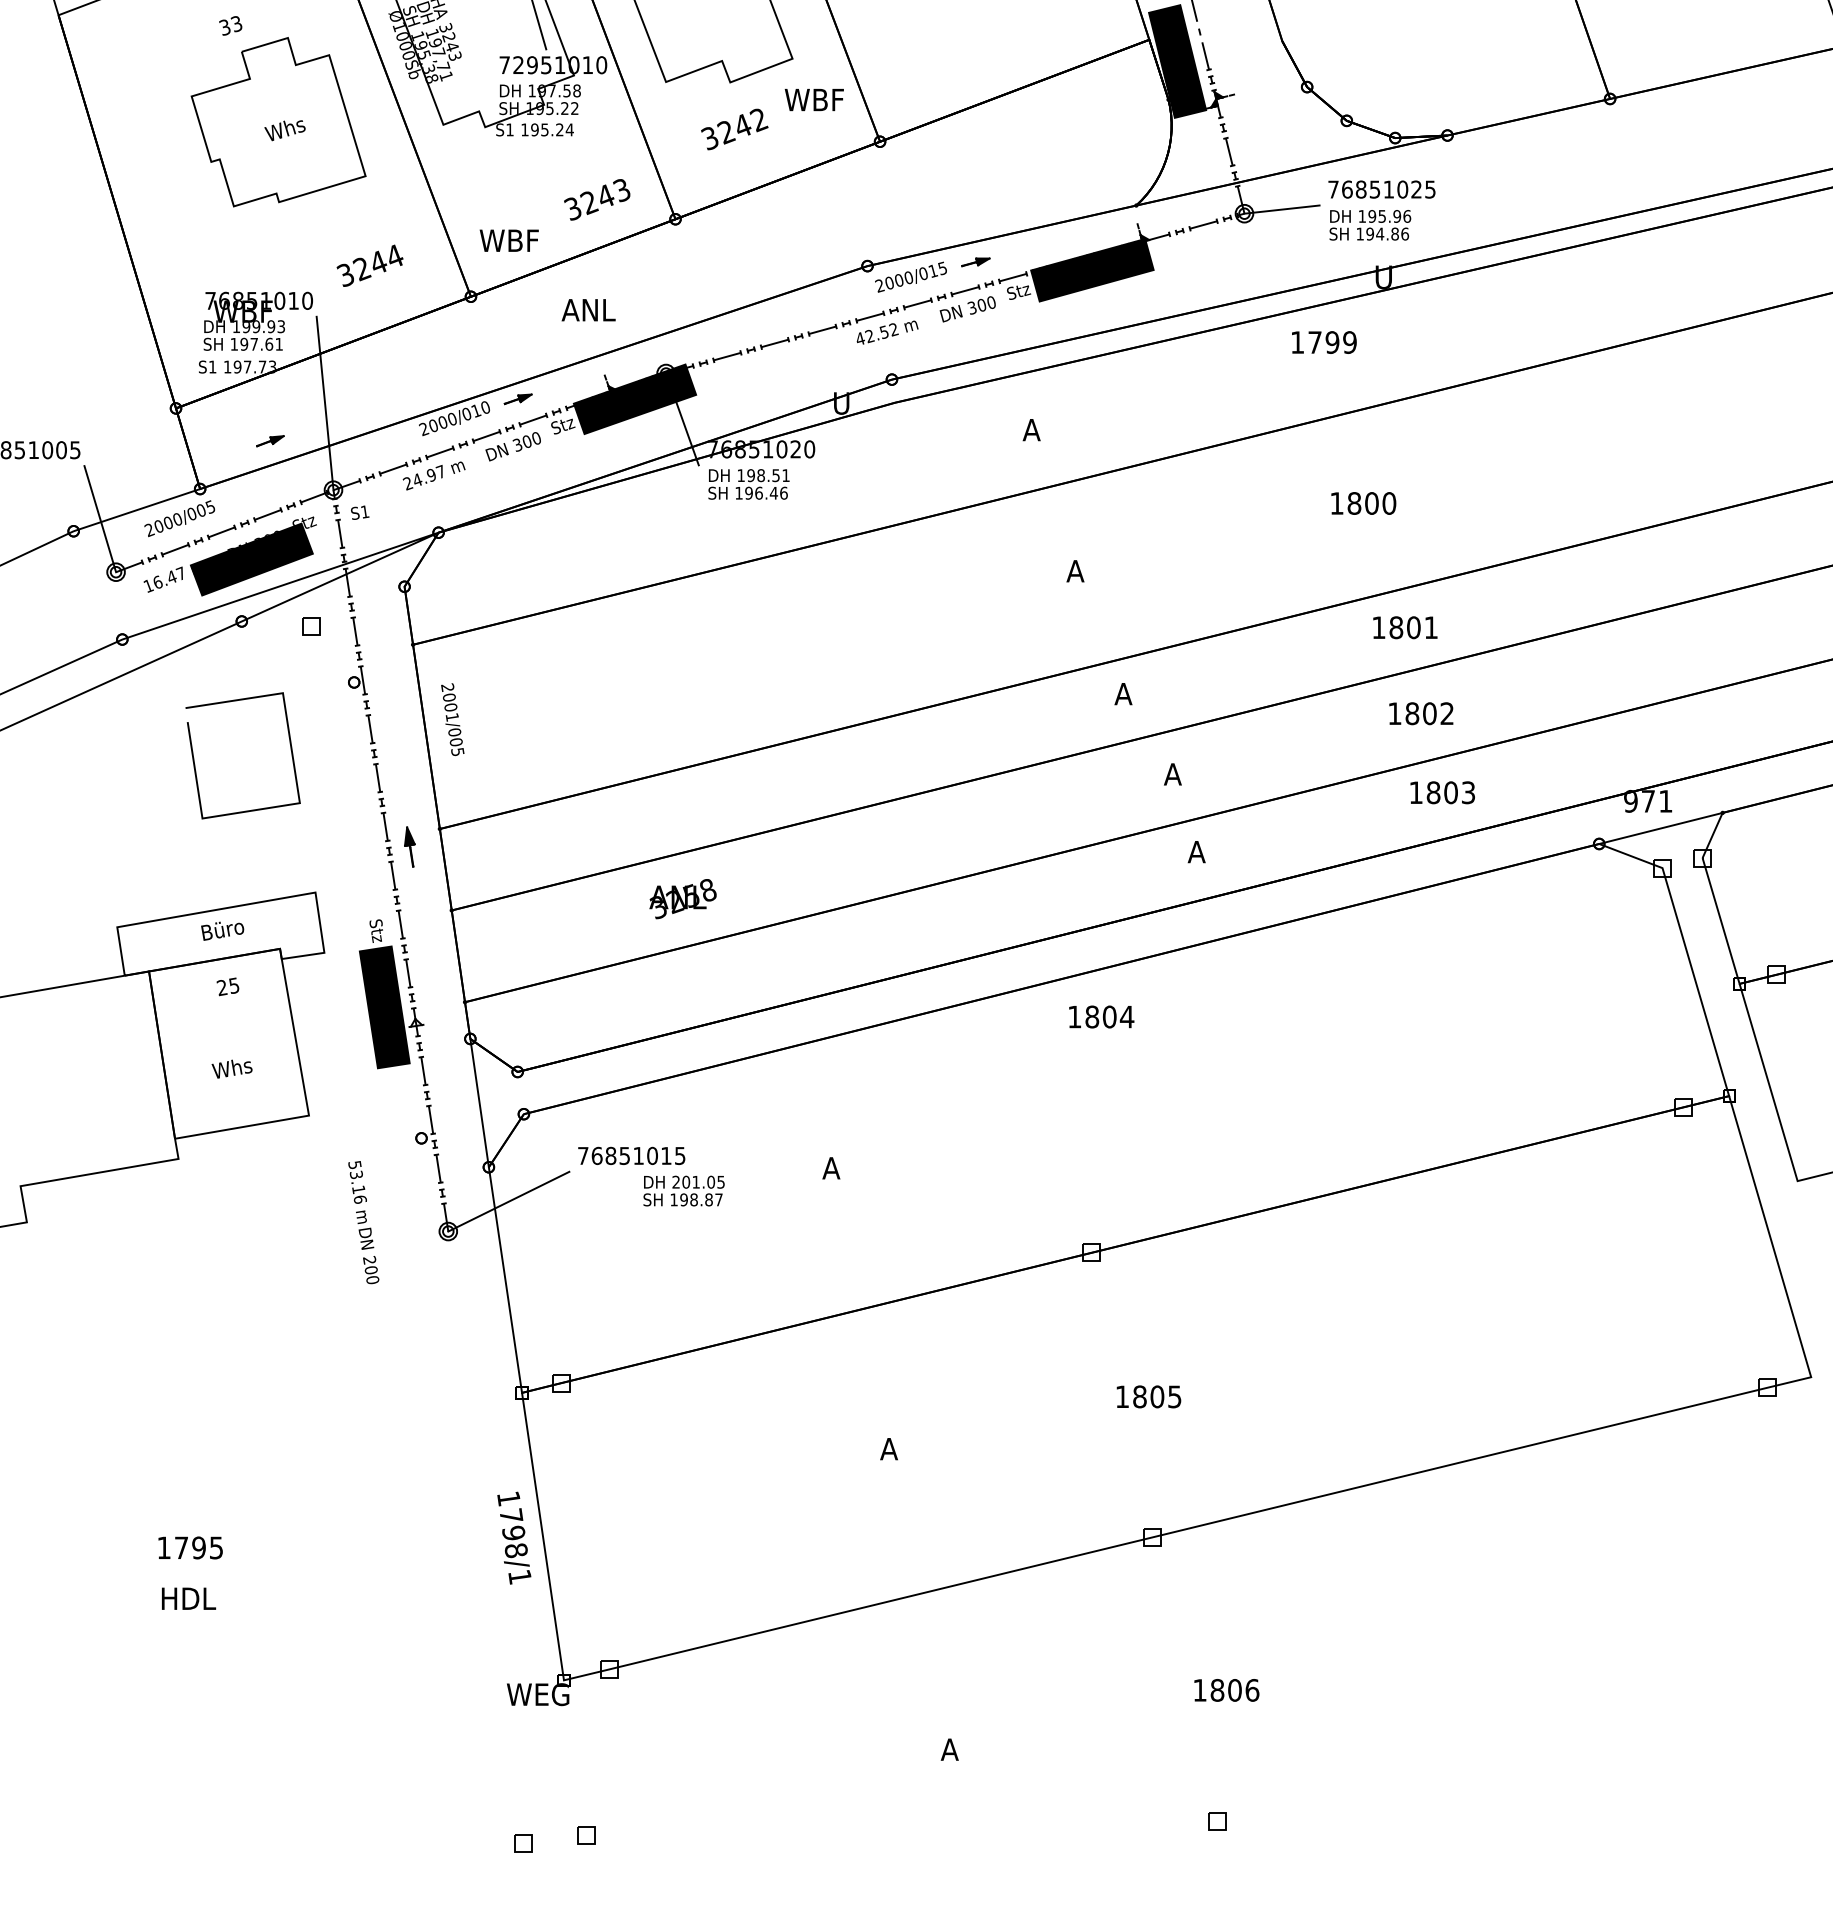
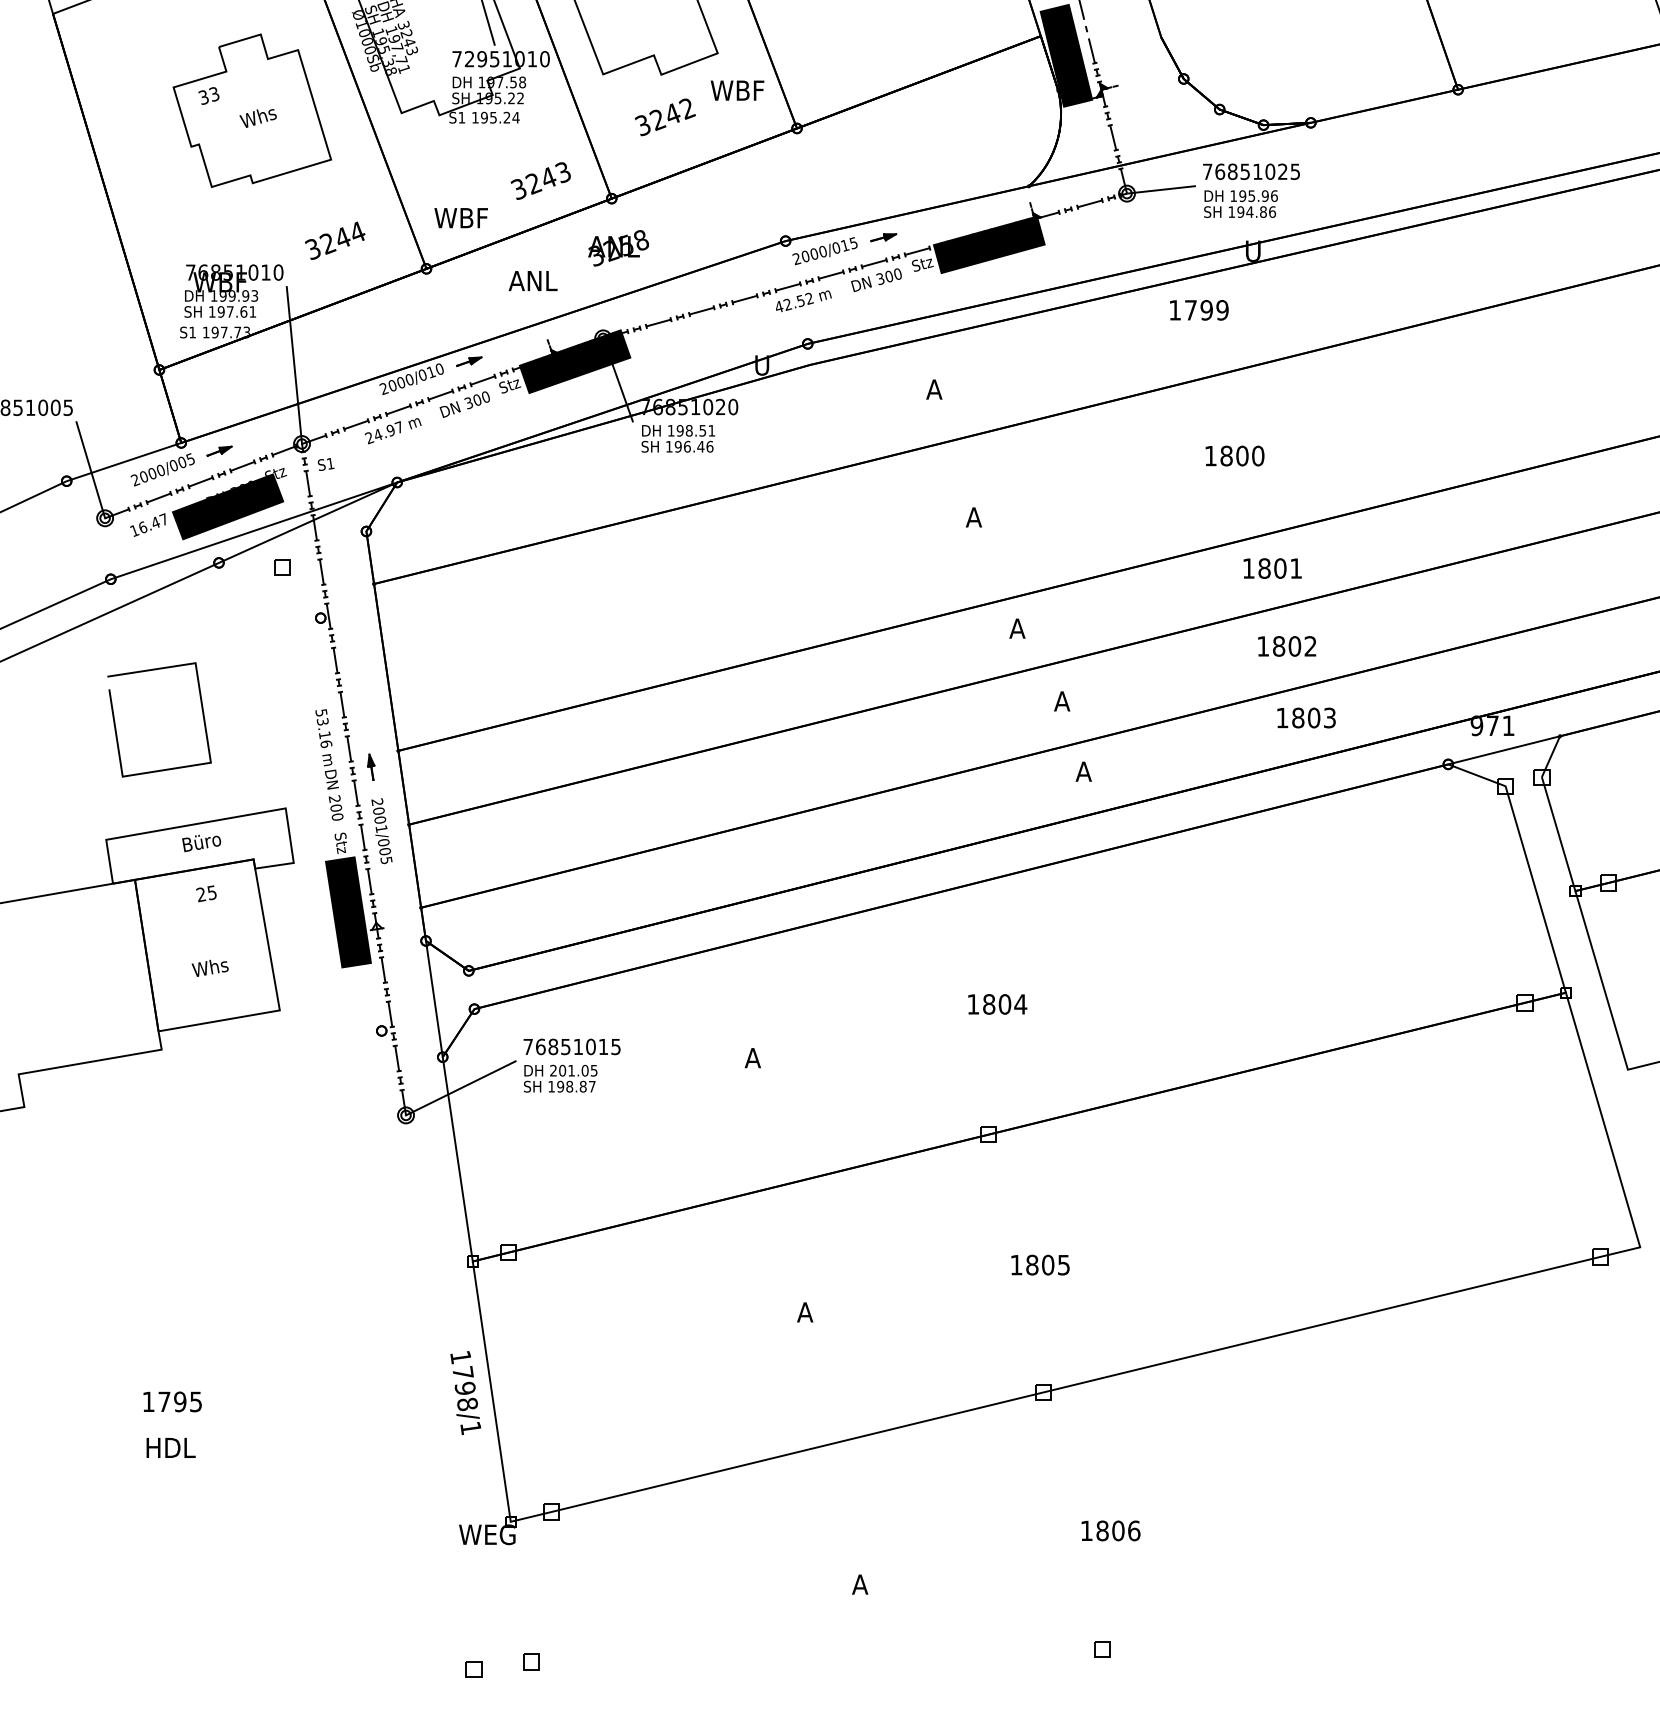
text: (230, 25) -> (208, 95), moved
part: (270, 441) -> (219, 451), moved
text: (452, 719) -> (381, 830), moved
line: (195, 764) -> (116, 727), moved
part: (409, 847) -> (370, 767), size x0.71
text: (682, 899) -> (618, 248), moved
text: (1101, 1016) -> (997, 1003), moved
text: (683, 1190) -> (560, 1078), moved
text: (363, 1222) -> (329, 764), moved

